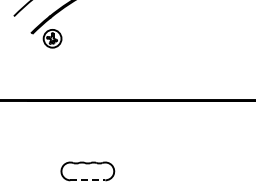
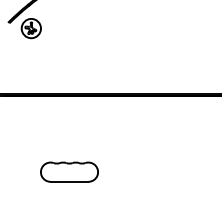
line: (88, 180) -> (70, 182), dashed -> solid

